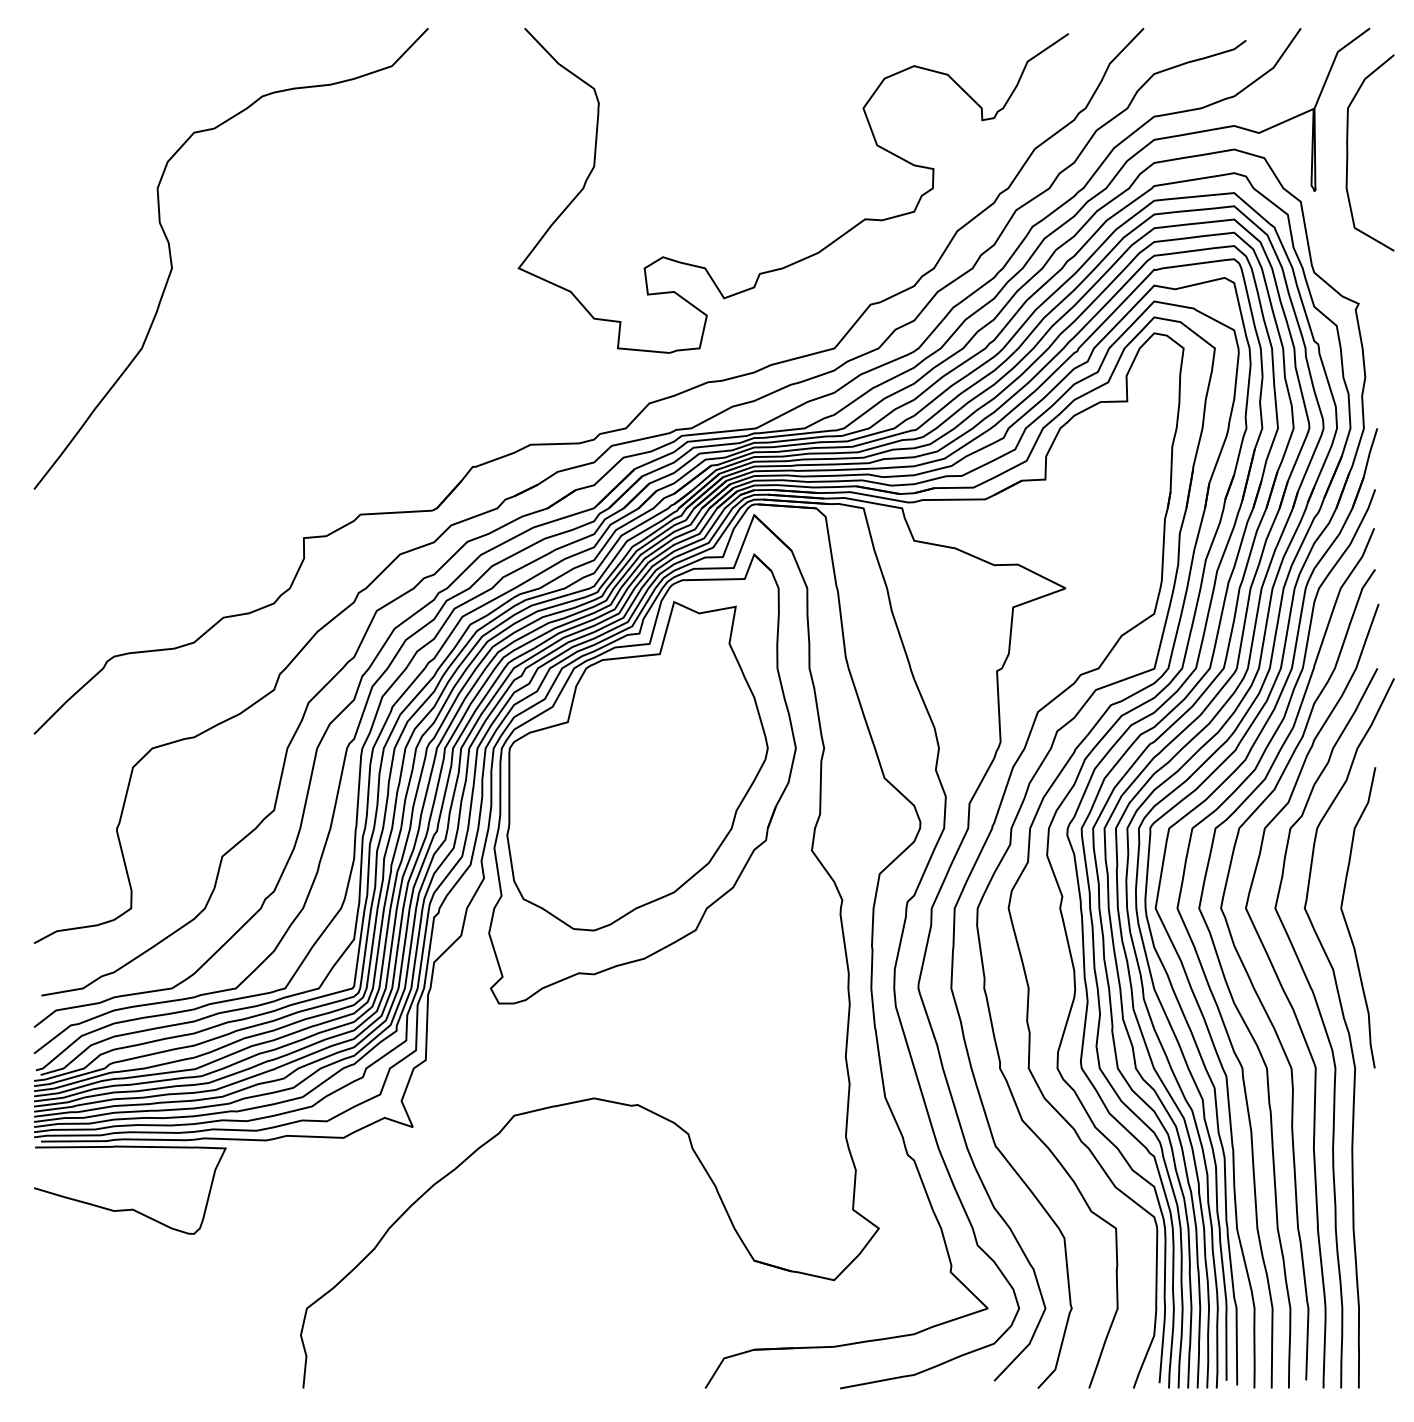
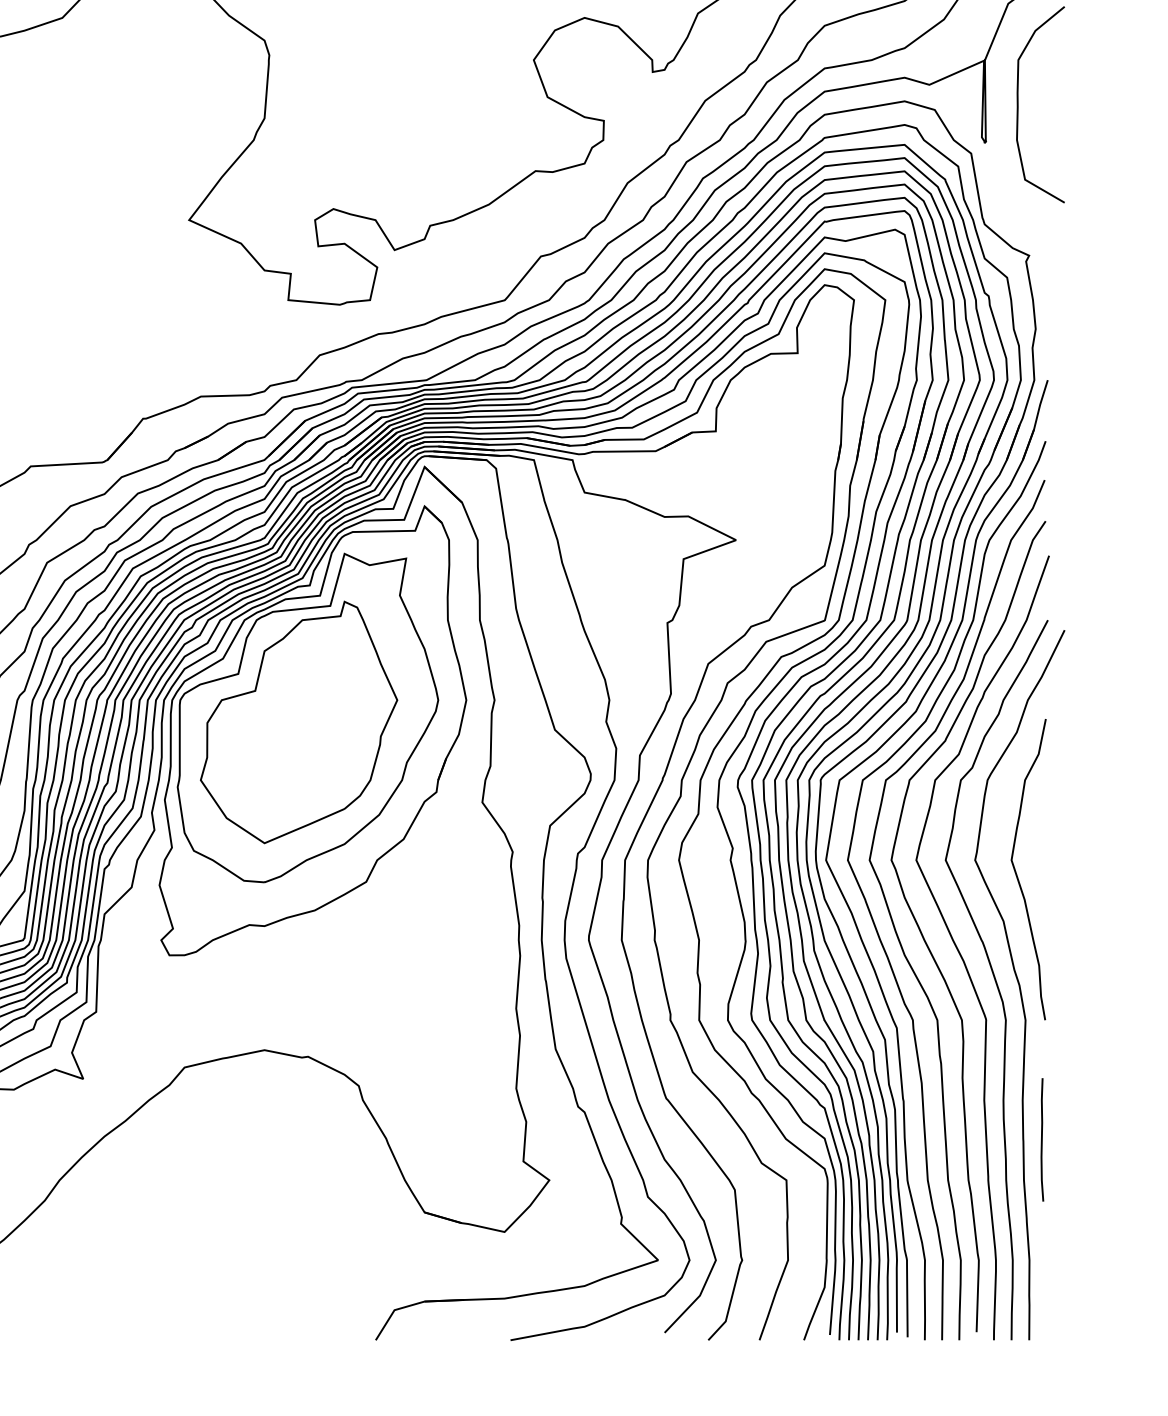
part: (628, 770) -> (298, 722), added
line: (1371, 1187) -> (1041, 1139), added

